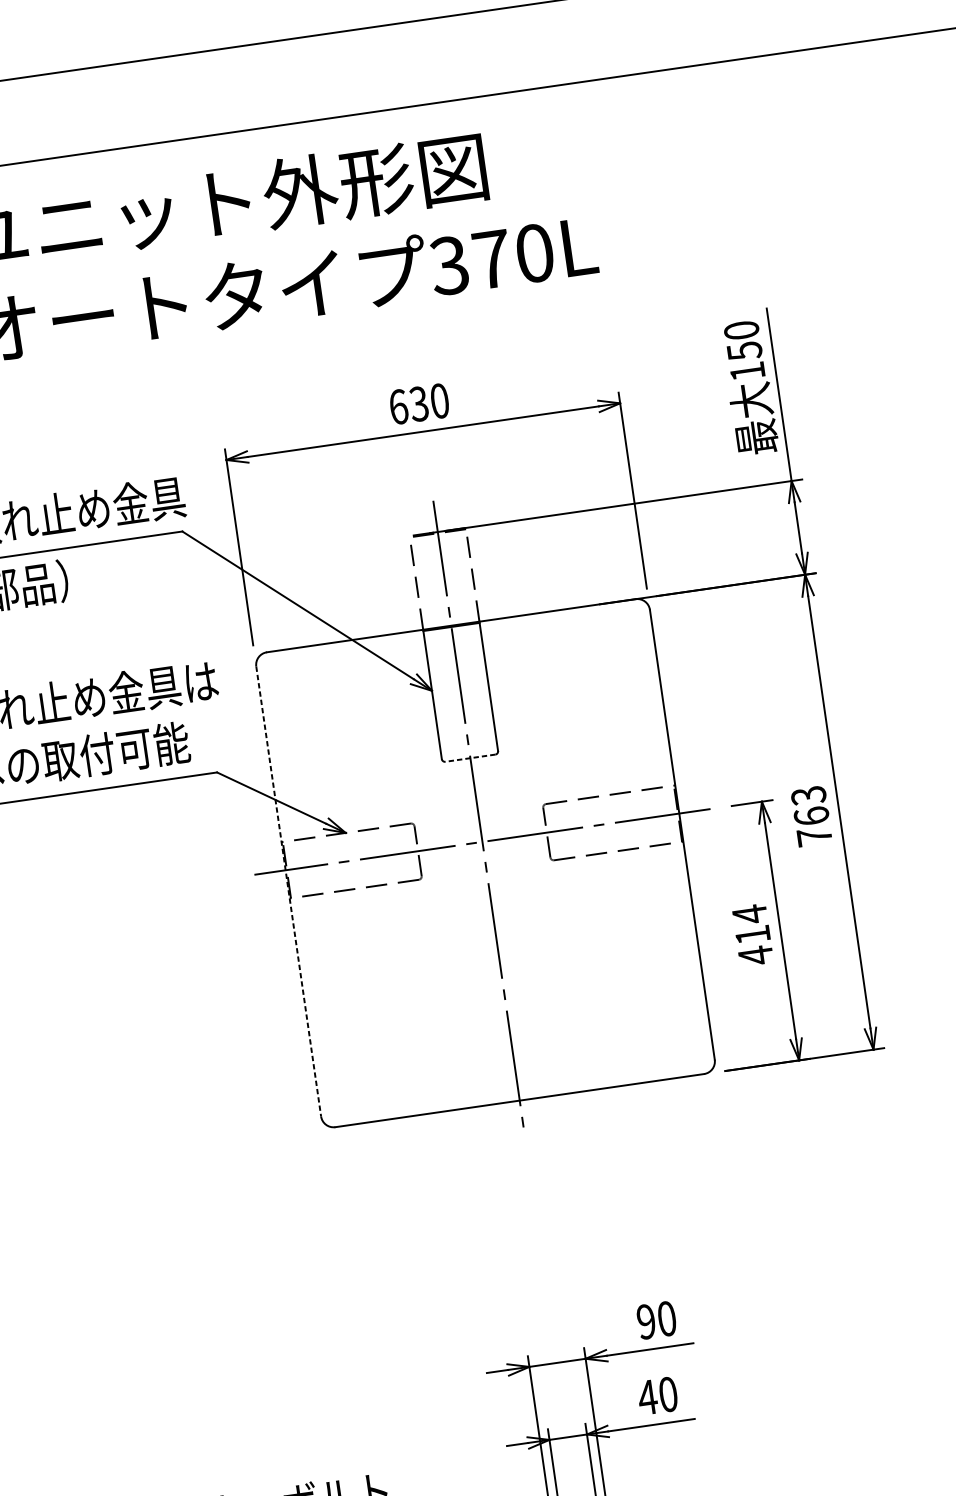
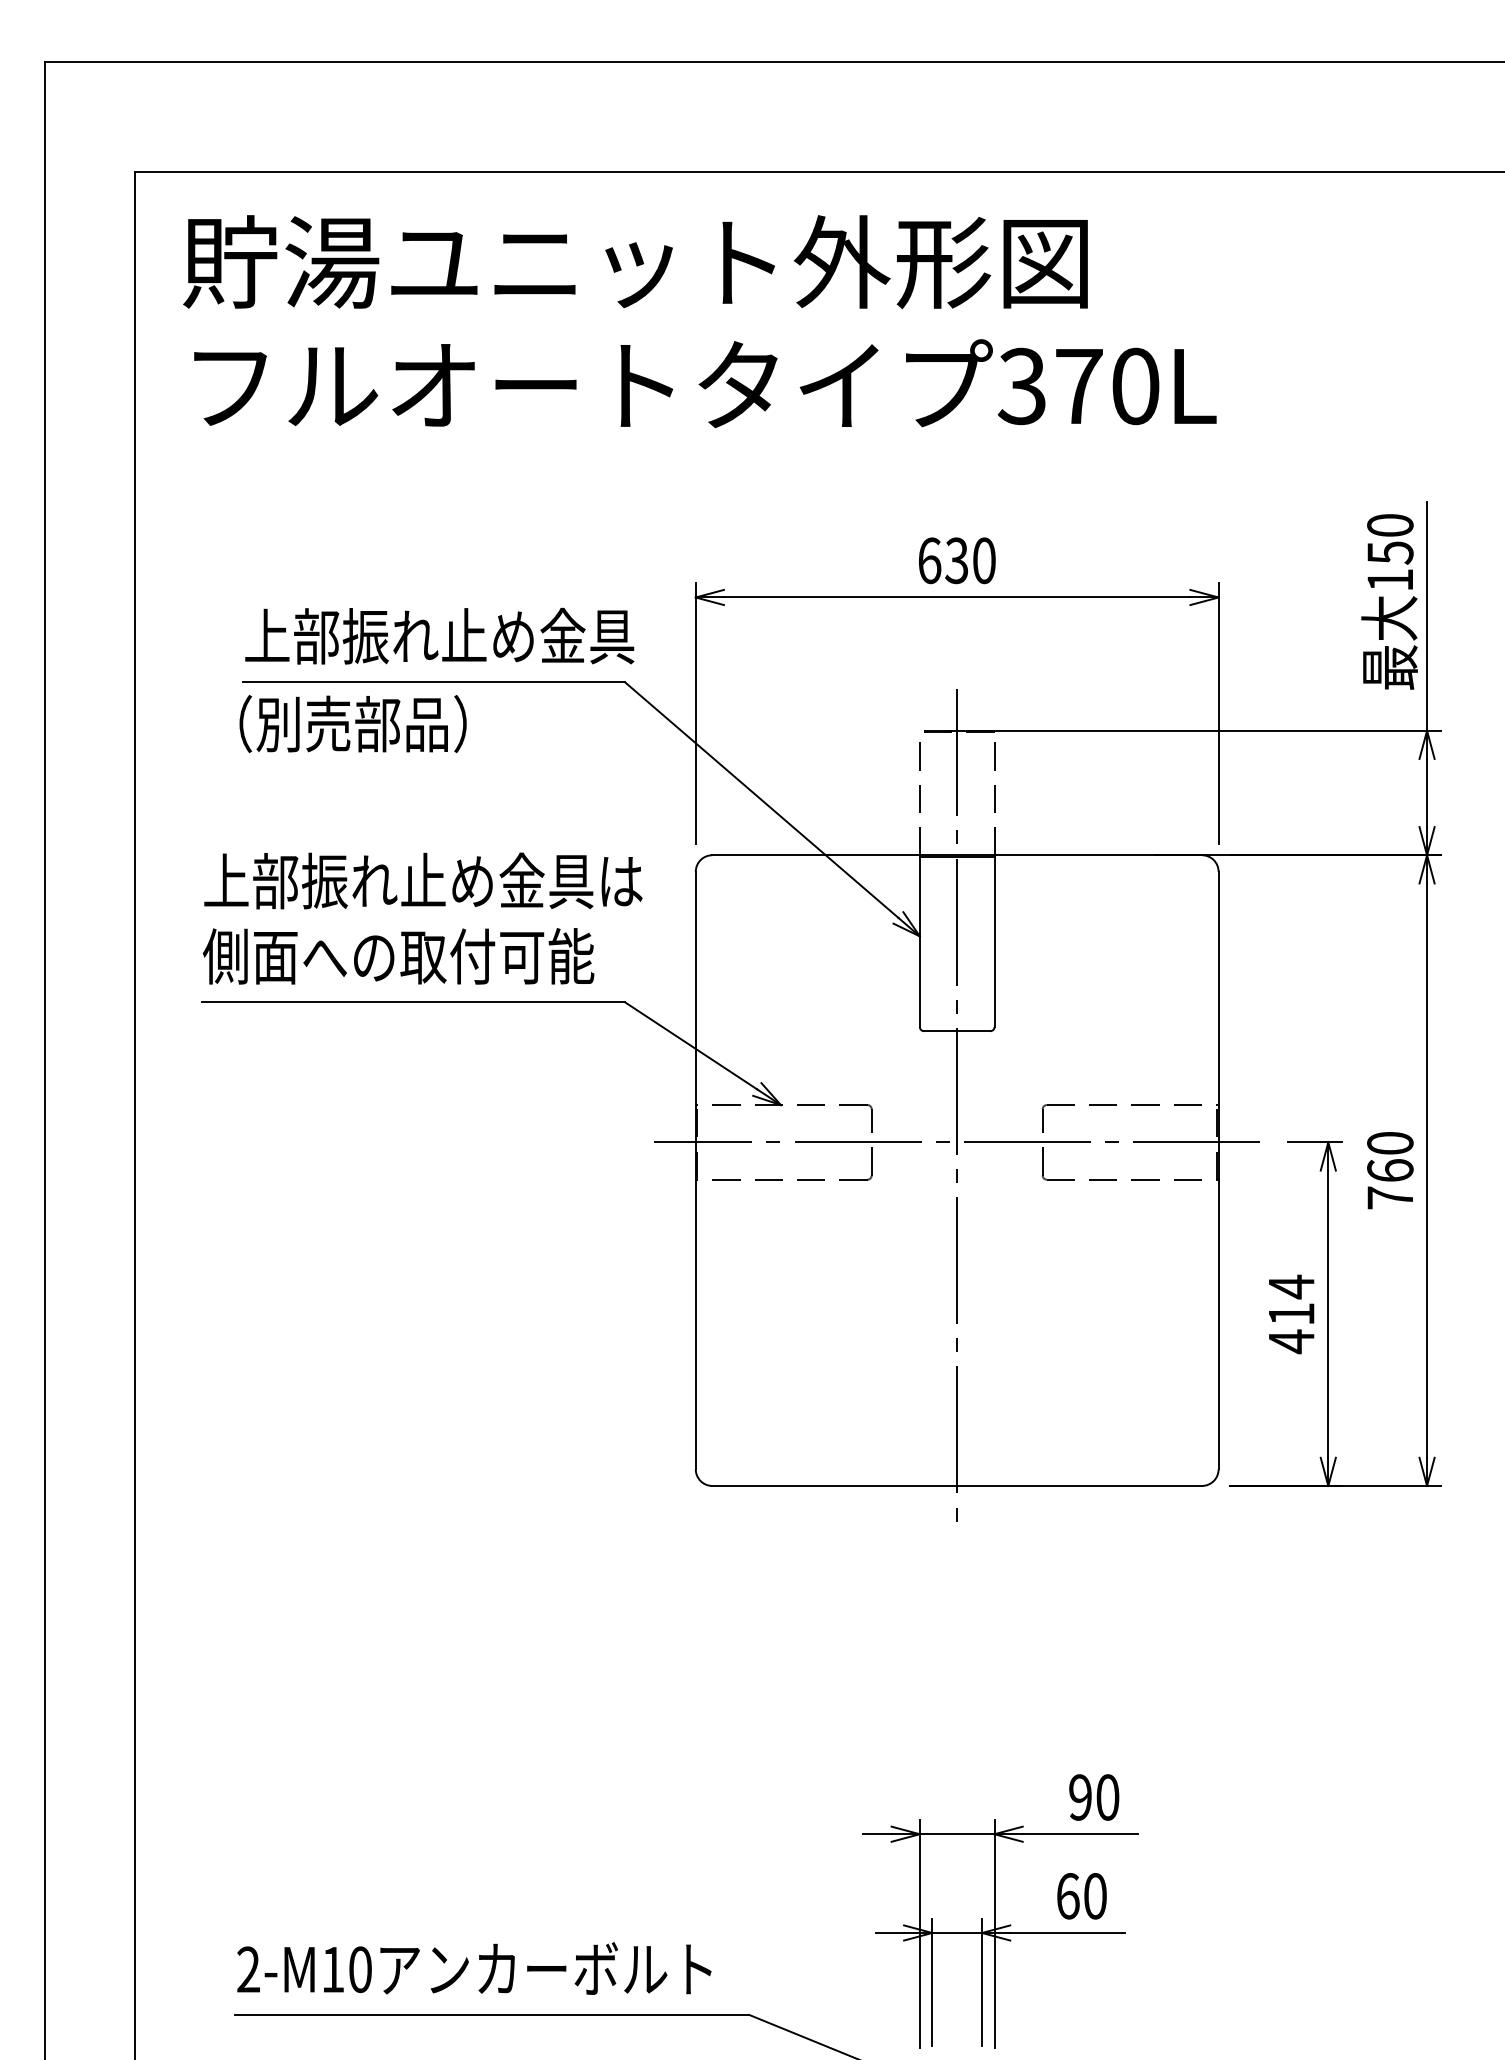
line: (469, 758) -> (956, 1031), dashed -> solid
text: (808, 795) -> (1390, 1143), 763 -> 760
line: (288, 891) -> (695, 1170), dashed -> solid
text: (647, 1397) -> (1067, 1896), 40 -> 60

